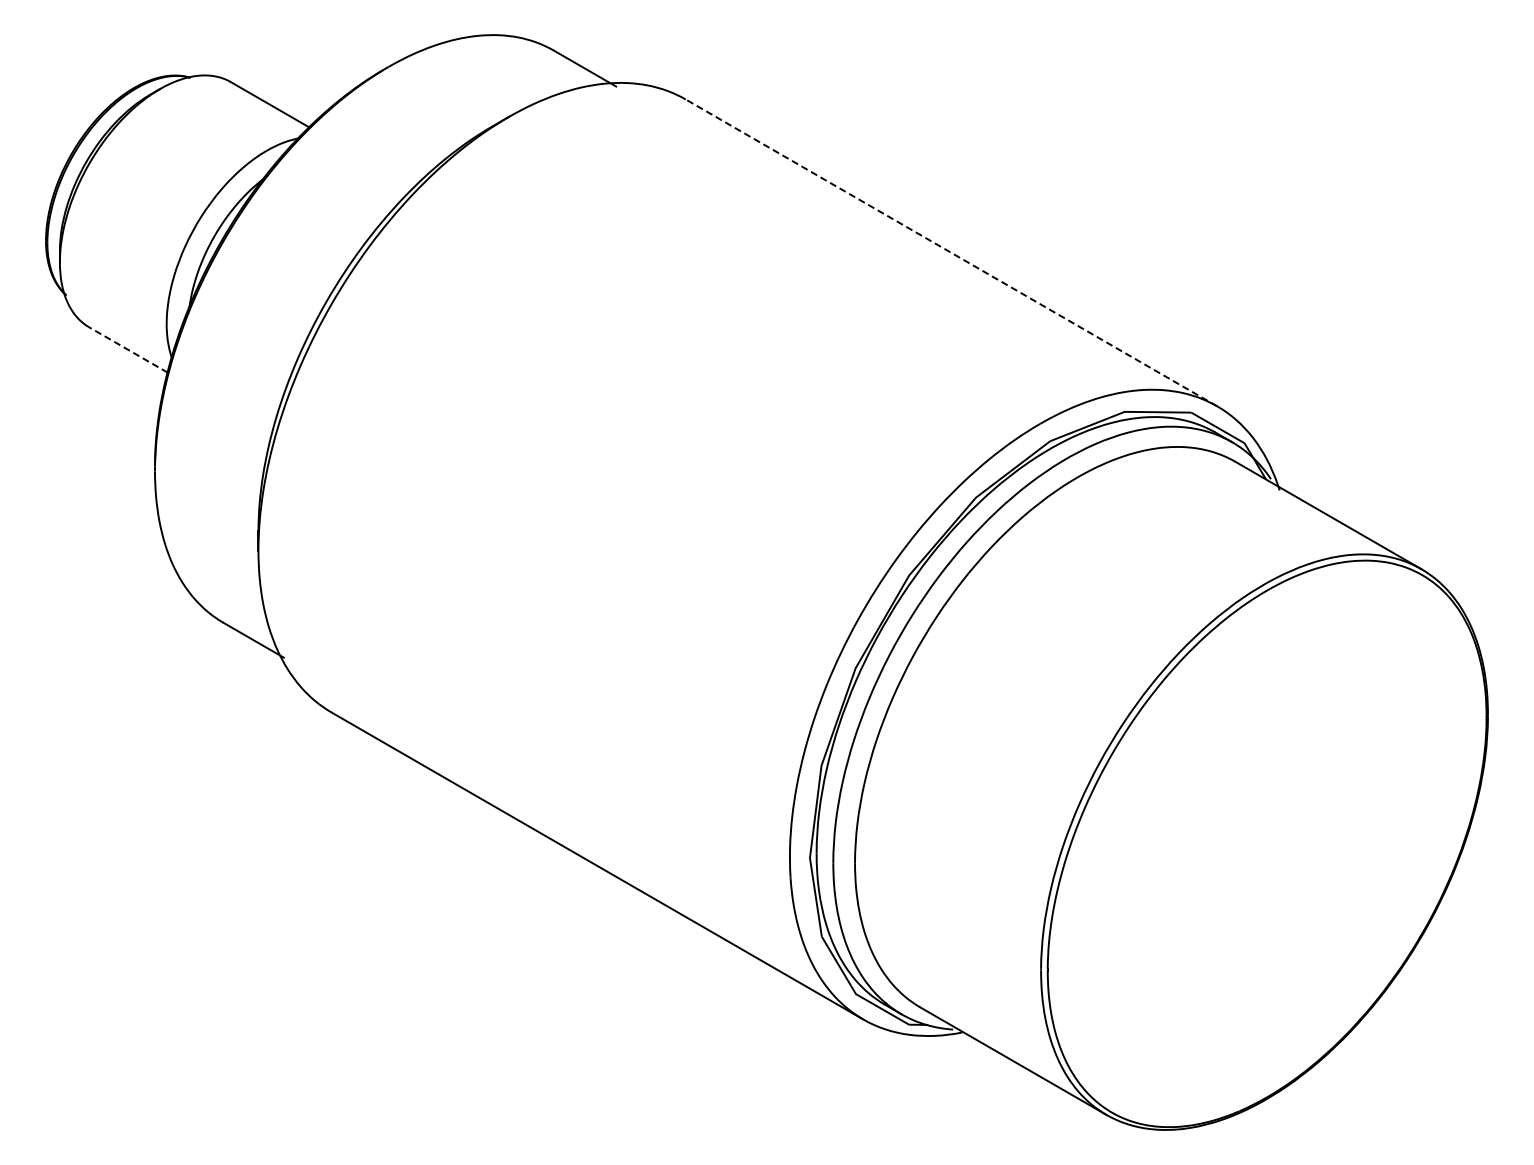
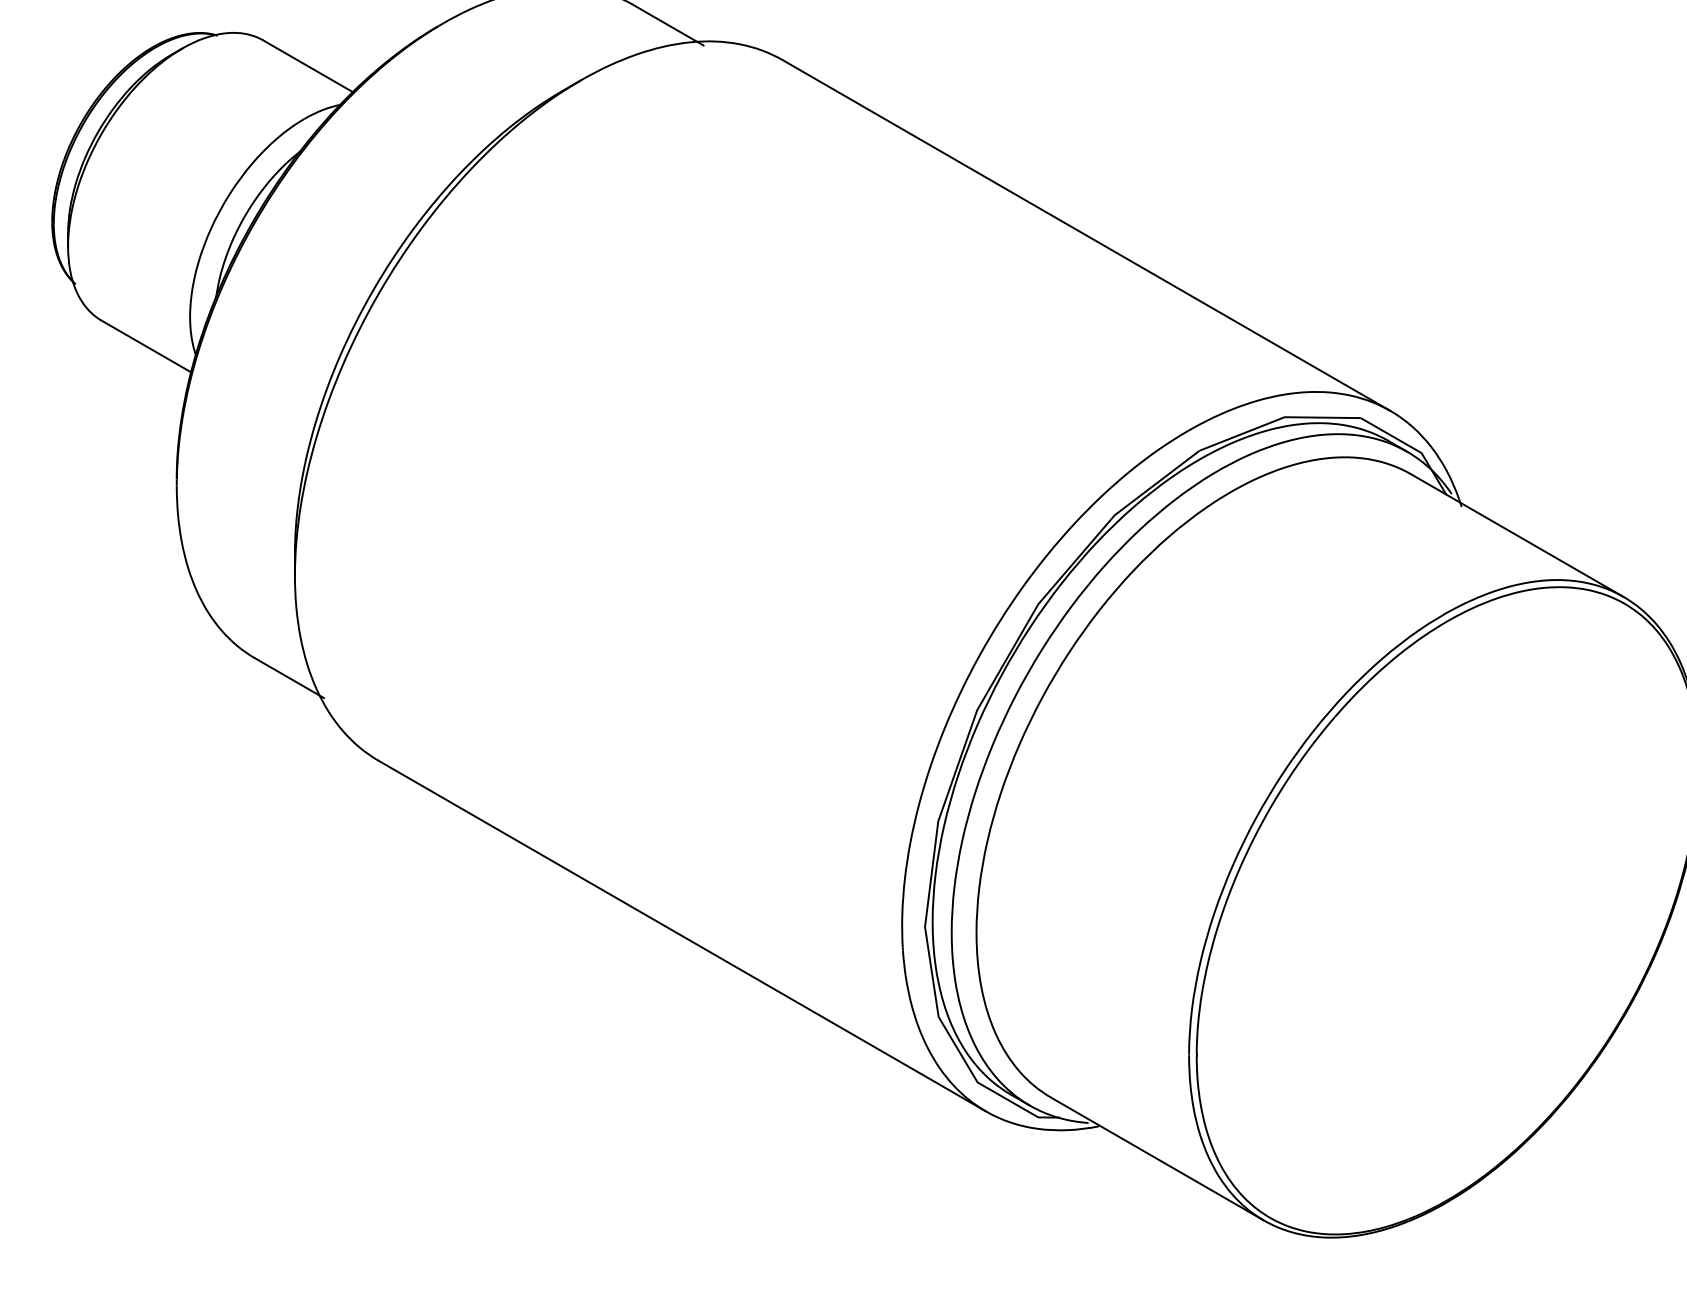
line: (951, 252) -> (1086, 235), dashed -> solid
line: (128, 349) -> (146, 345), dashed -> solid

